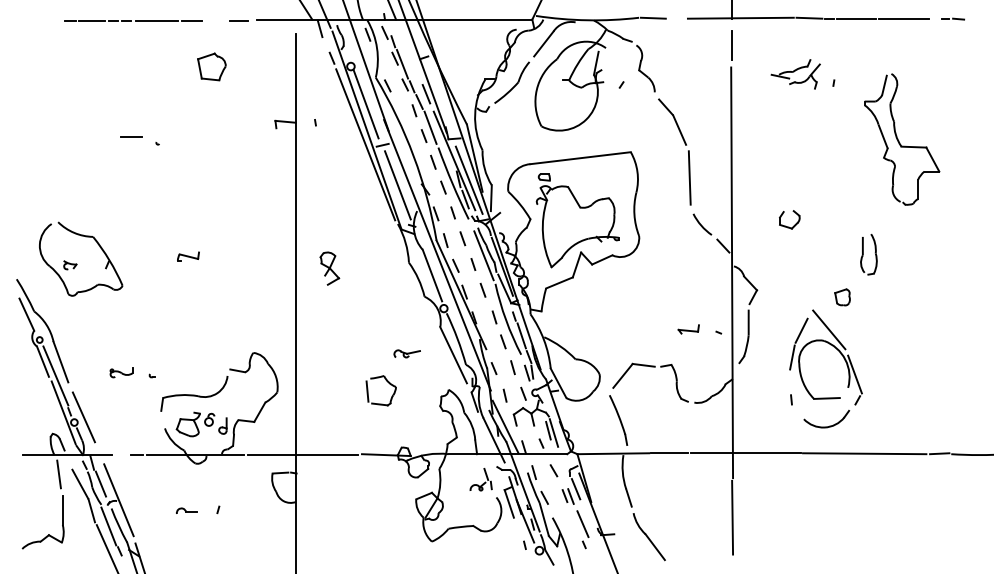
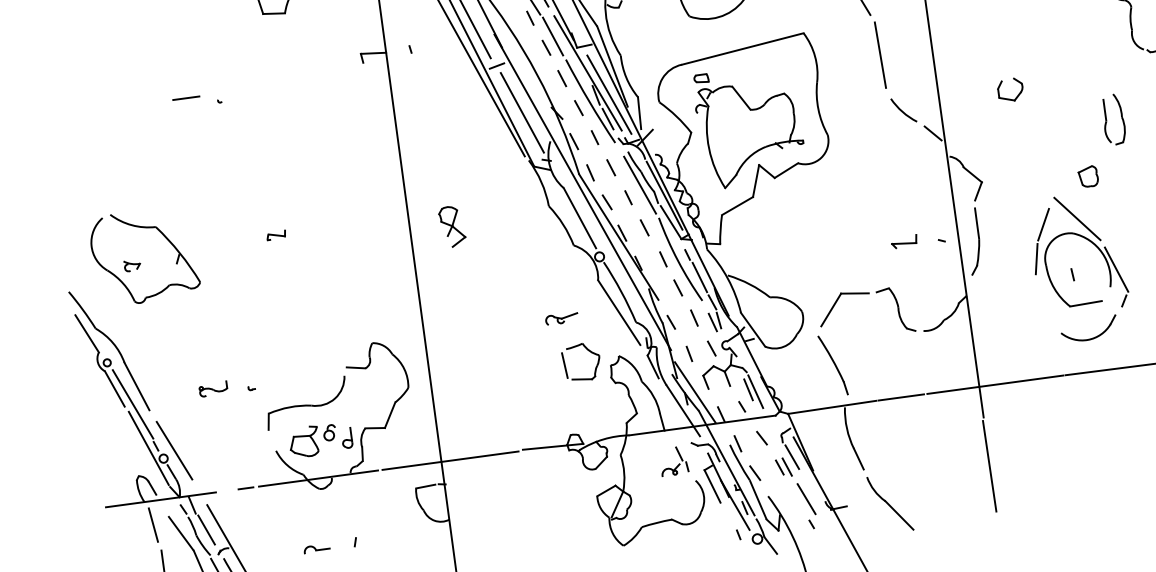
part: (188, 256) -> (276, 235), size x0.7
part: (387, 382) -> (587, 351), moved
line: (791, 399) -> (1072, 274), moved

